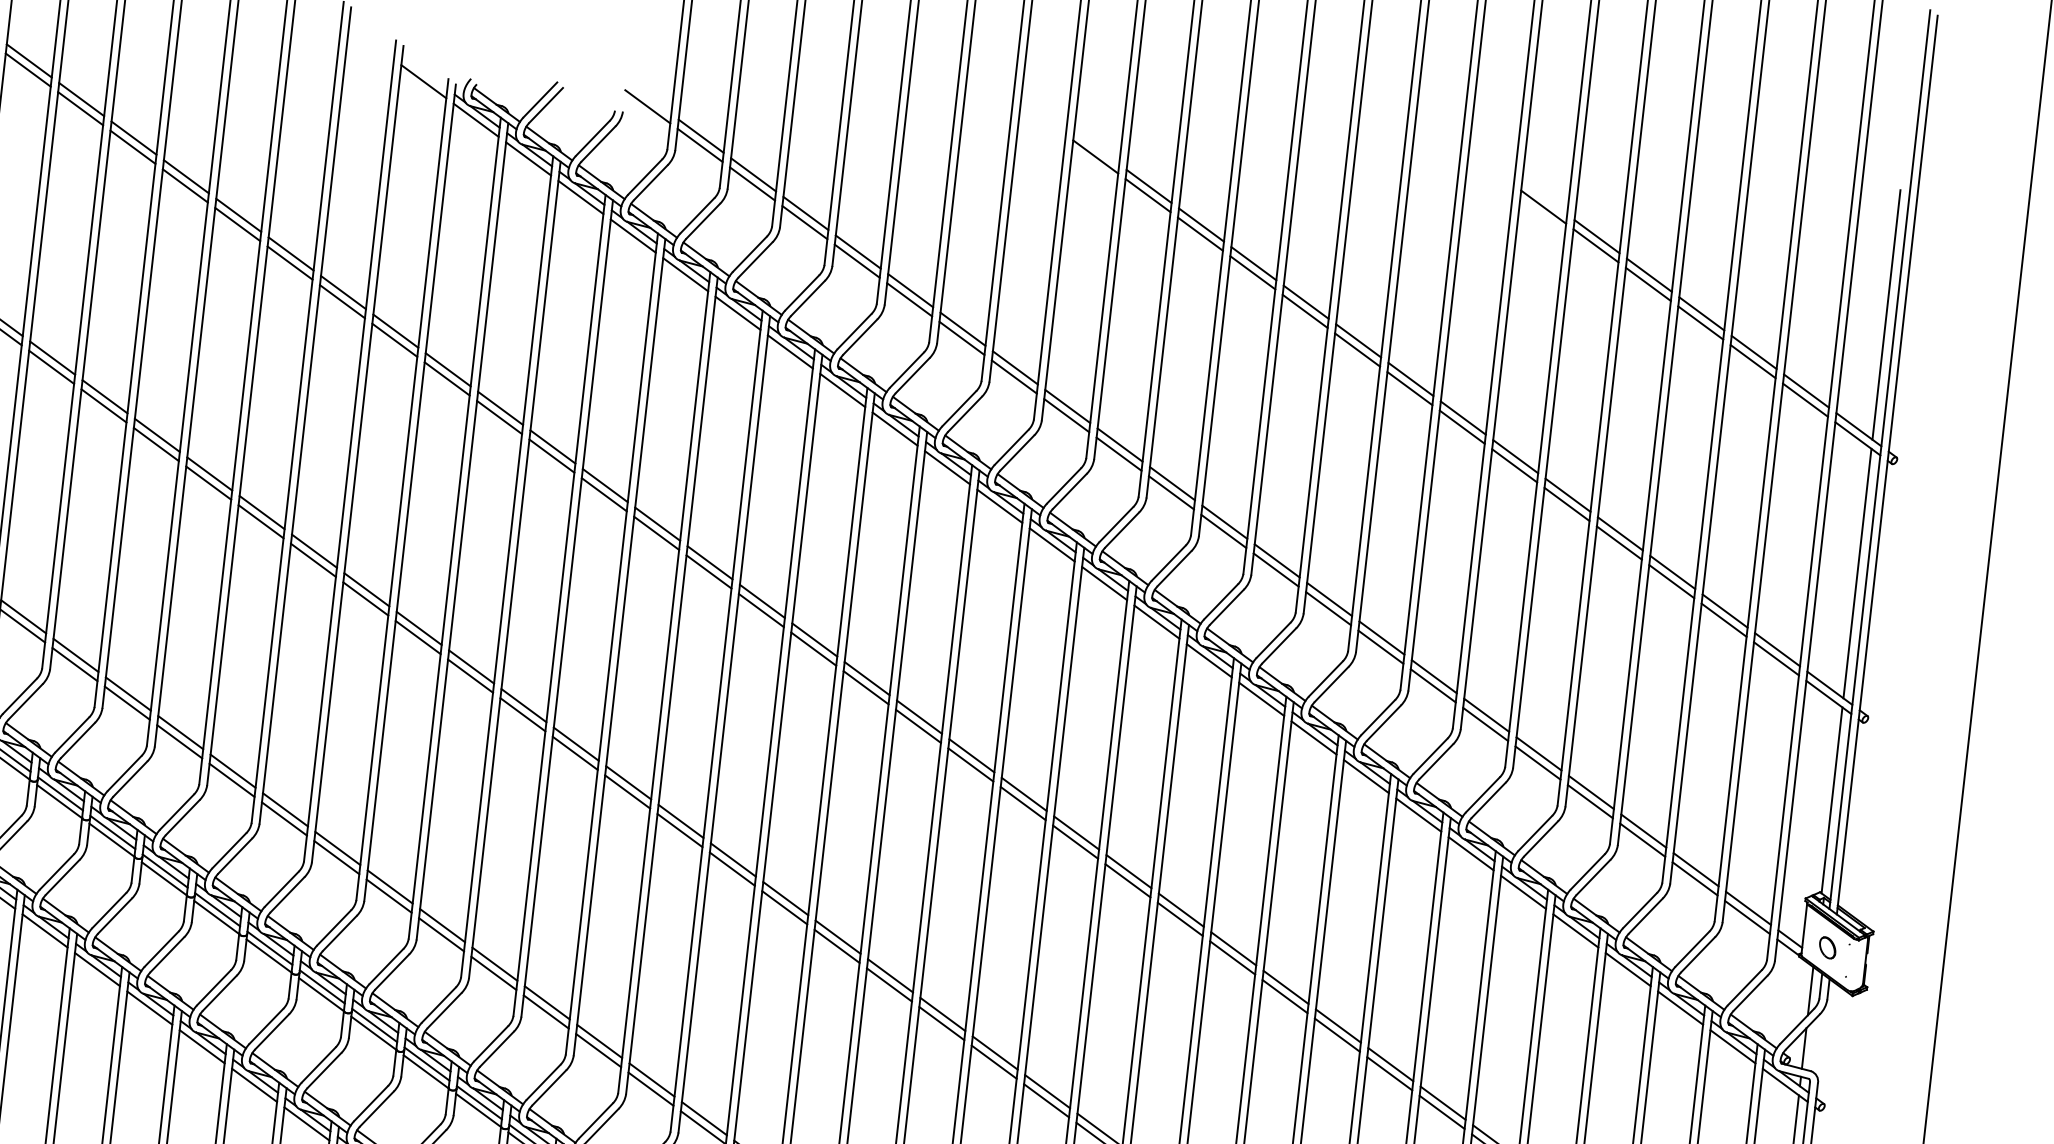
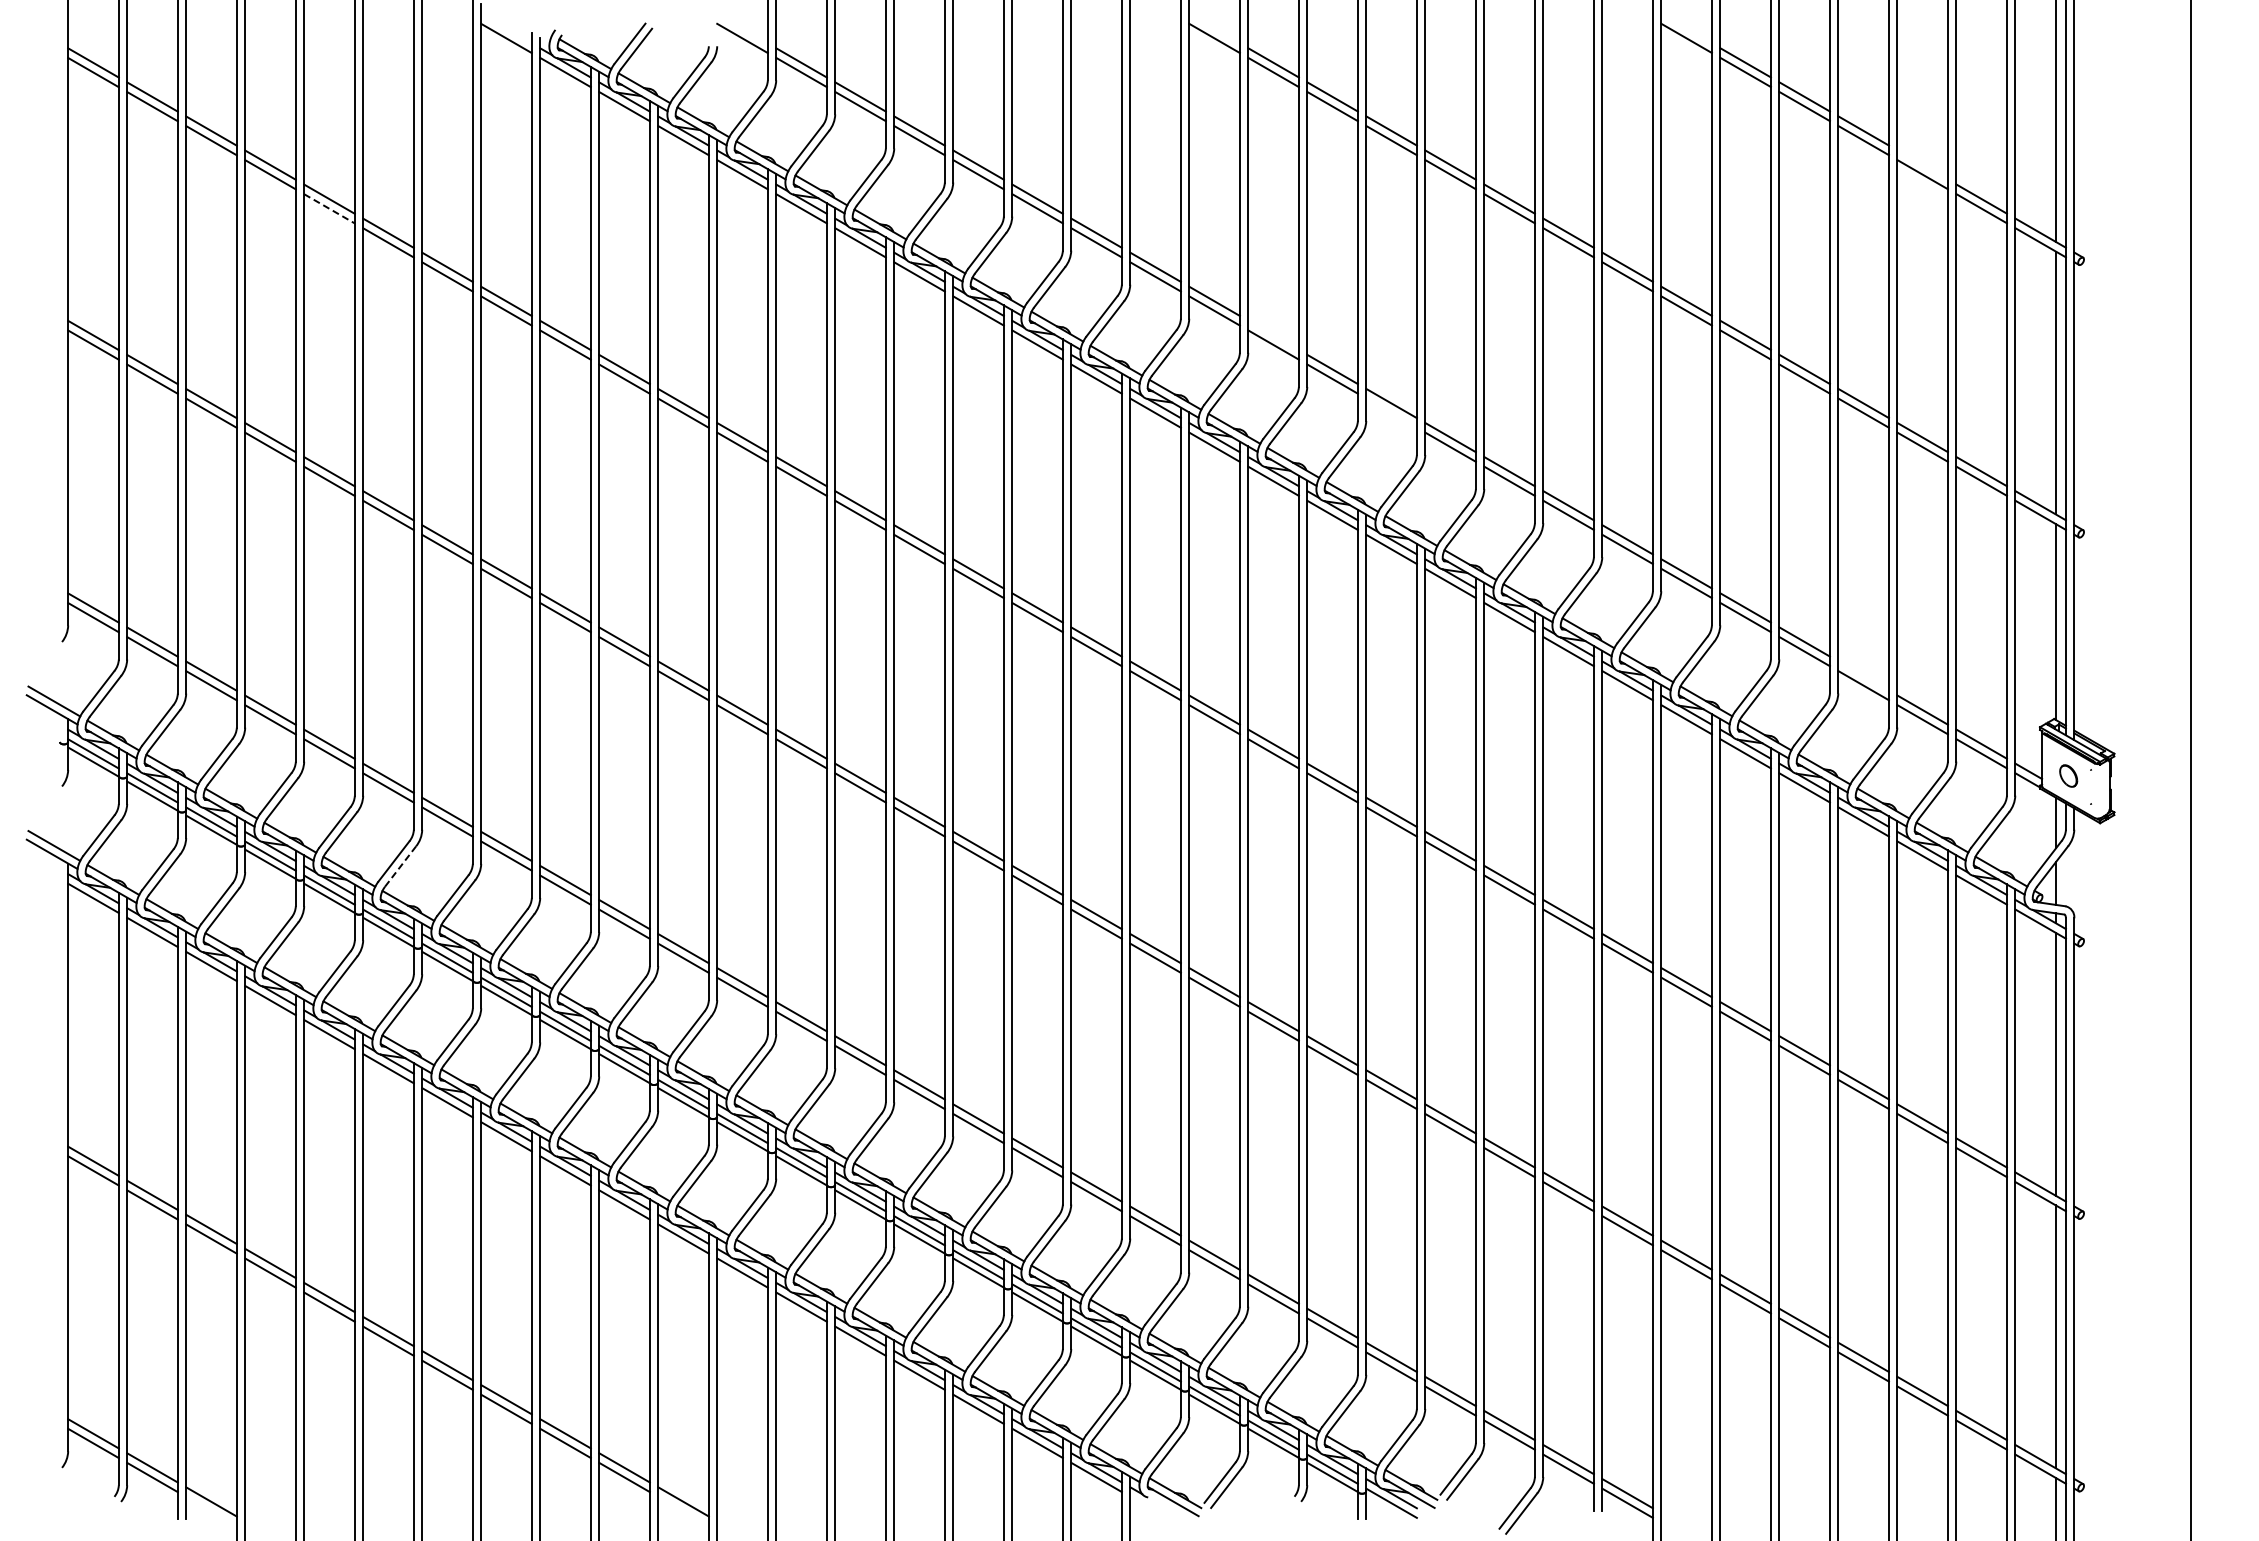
line: (237, 225) -> (329, 209), solid -> dashed
line: (1754, 352) -> (1922, 164), removed
line: (1120, 445) -> (1273, 335), removed
line: (1223, 530) -> (1391, 412), removed
line: (1643, 830) -> (1863, 675), removed
line: (235, 856) -> (400, 866), solid -> dashed

